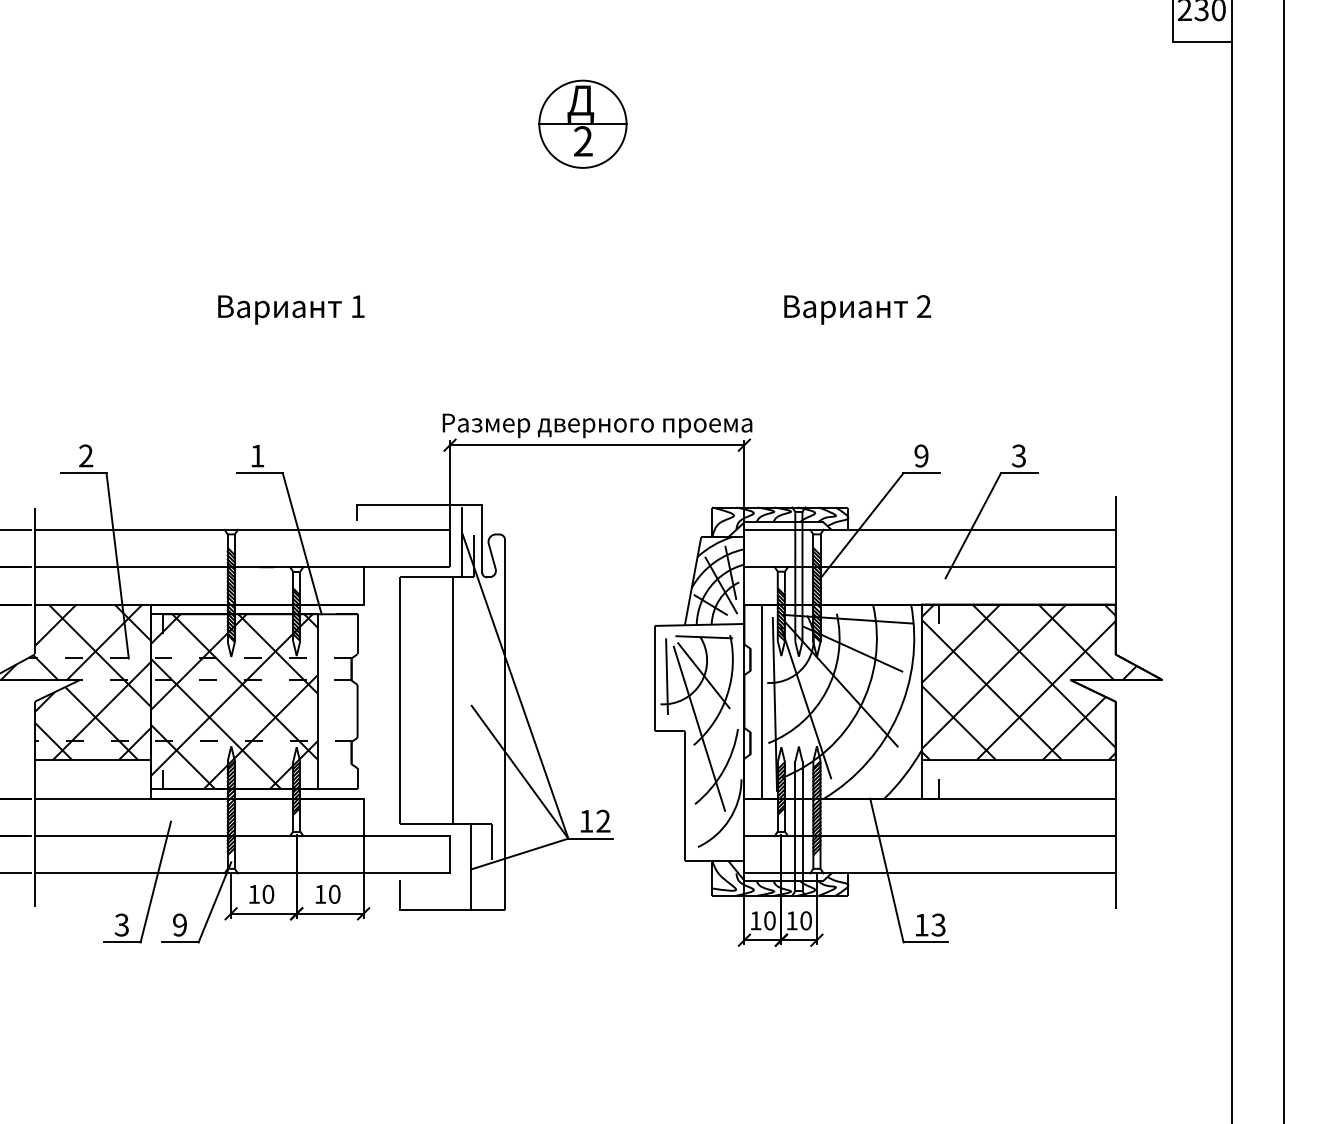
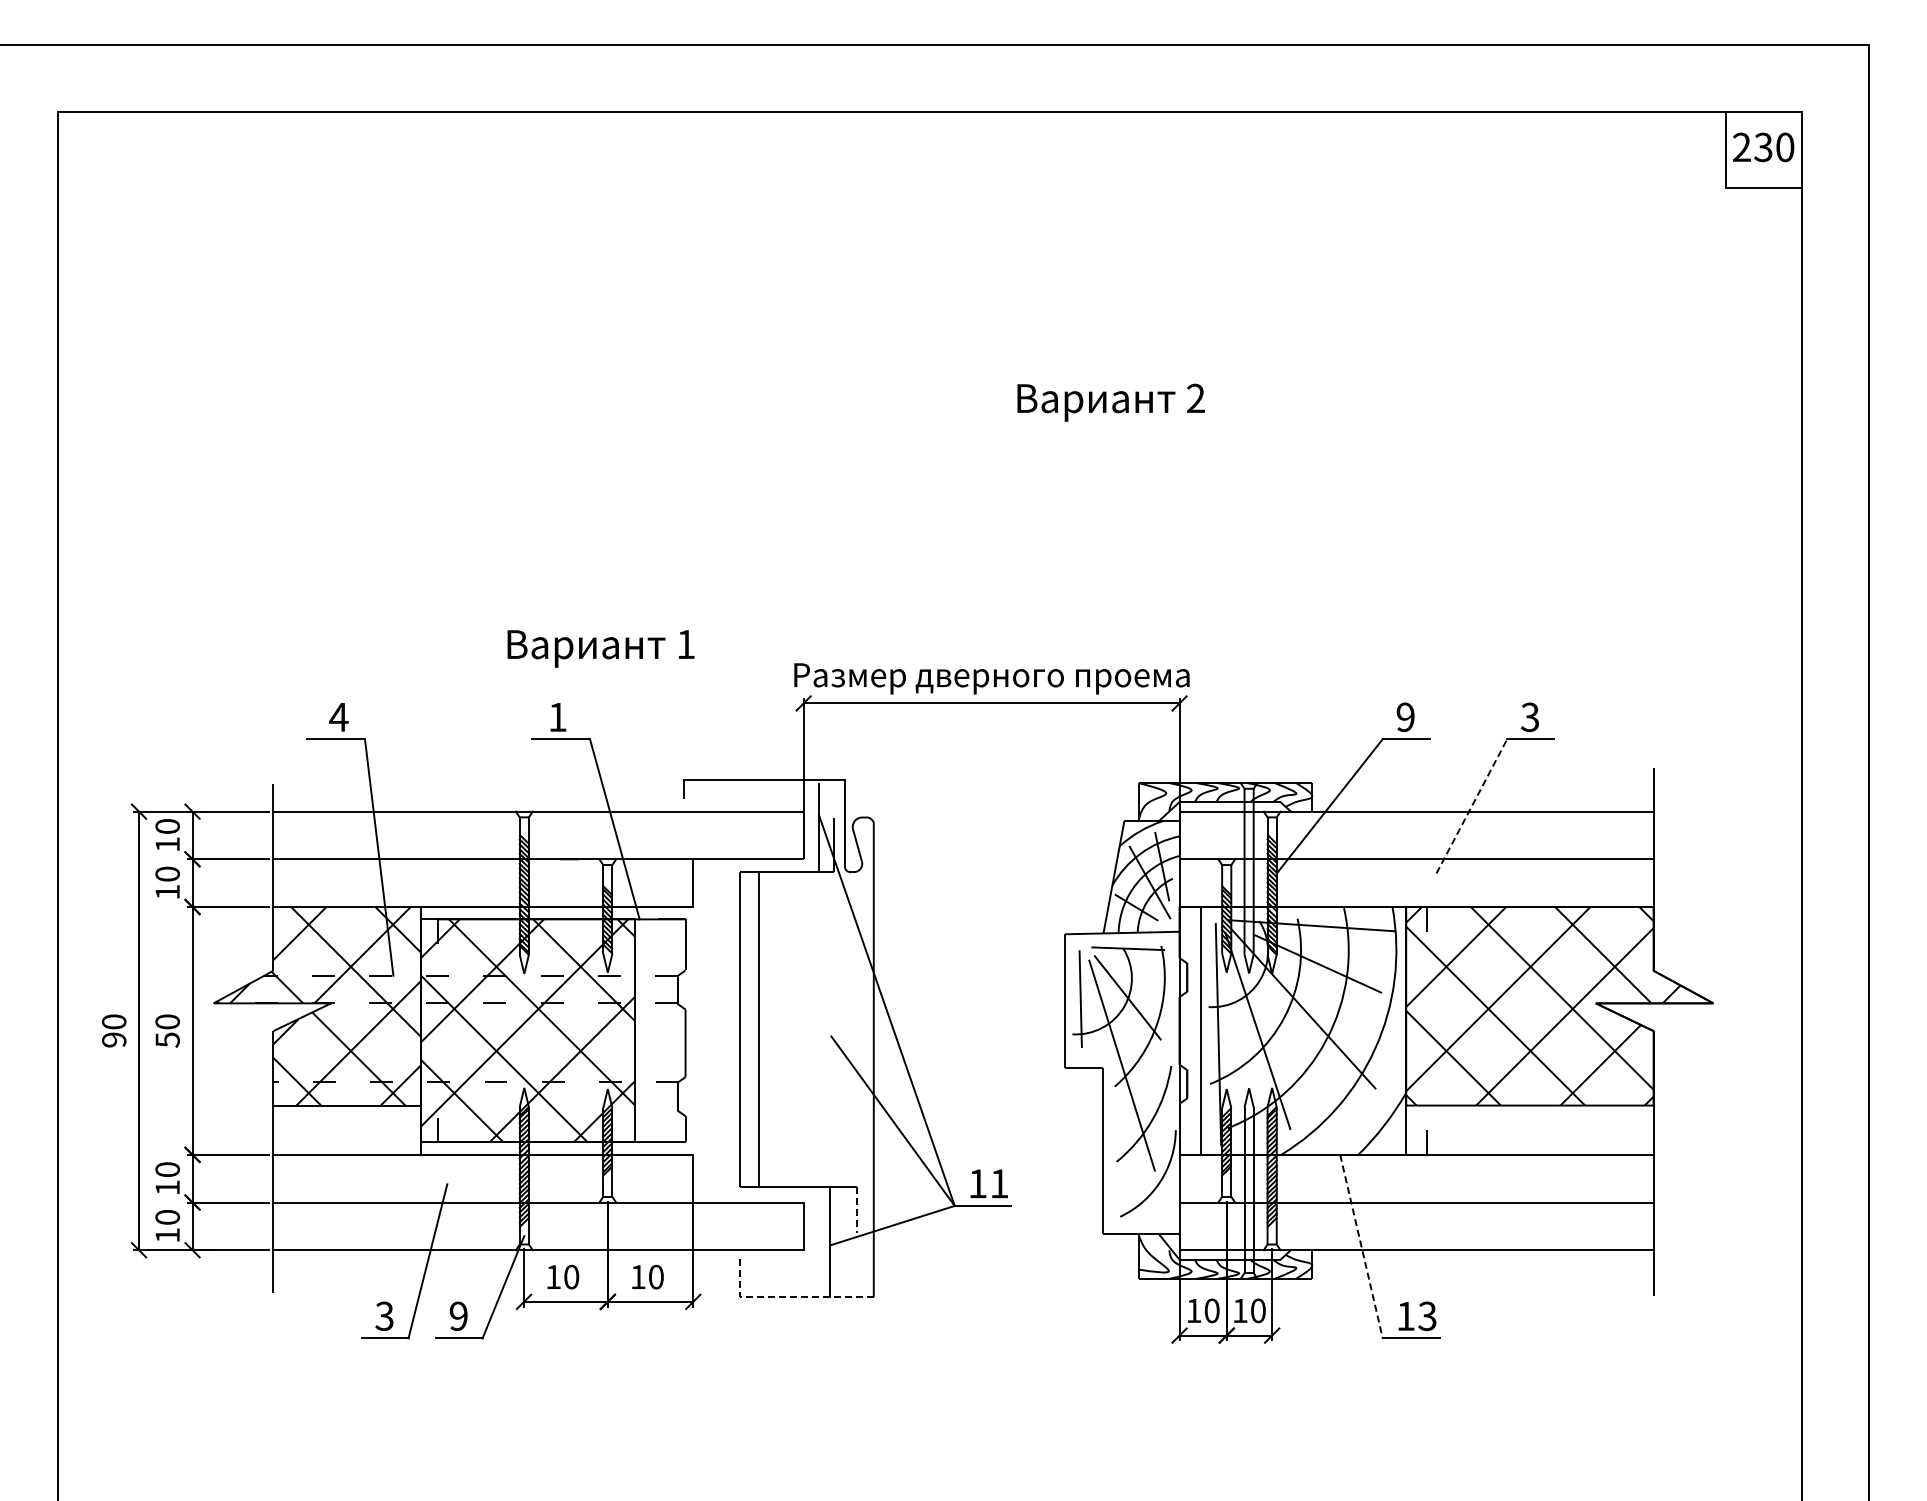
part: (582, 124) -> (972, 293), removed
text: (290, 309) -> (600, 648), moved
text: (857, 309) -> (1110, 402), moved
text: (85, 455) -> (338, 716), 2 -> 4
line: (973, 525) -> (1471, 806), solid -> dashed
line: (453, 700) -> (759, 1029), moved
text: (603, 821) -> (999, 1183), 12 -> 11
line: (492, 842) -> (857, 1210), solid -> dashed
line: (886, 871) -> (1361, 1247), solid -> dashed
line: (437, 910) -> (787, 1297), solid -> dashed

